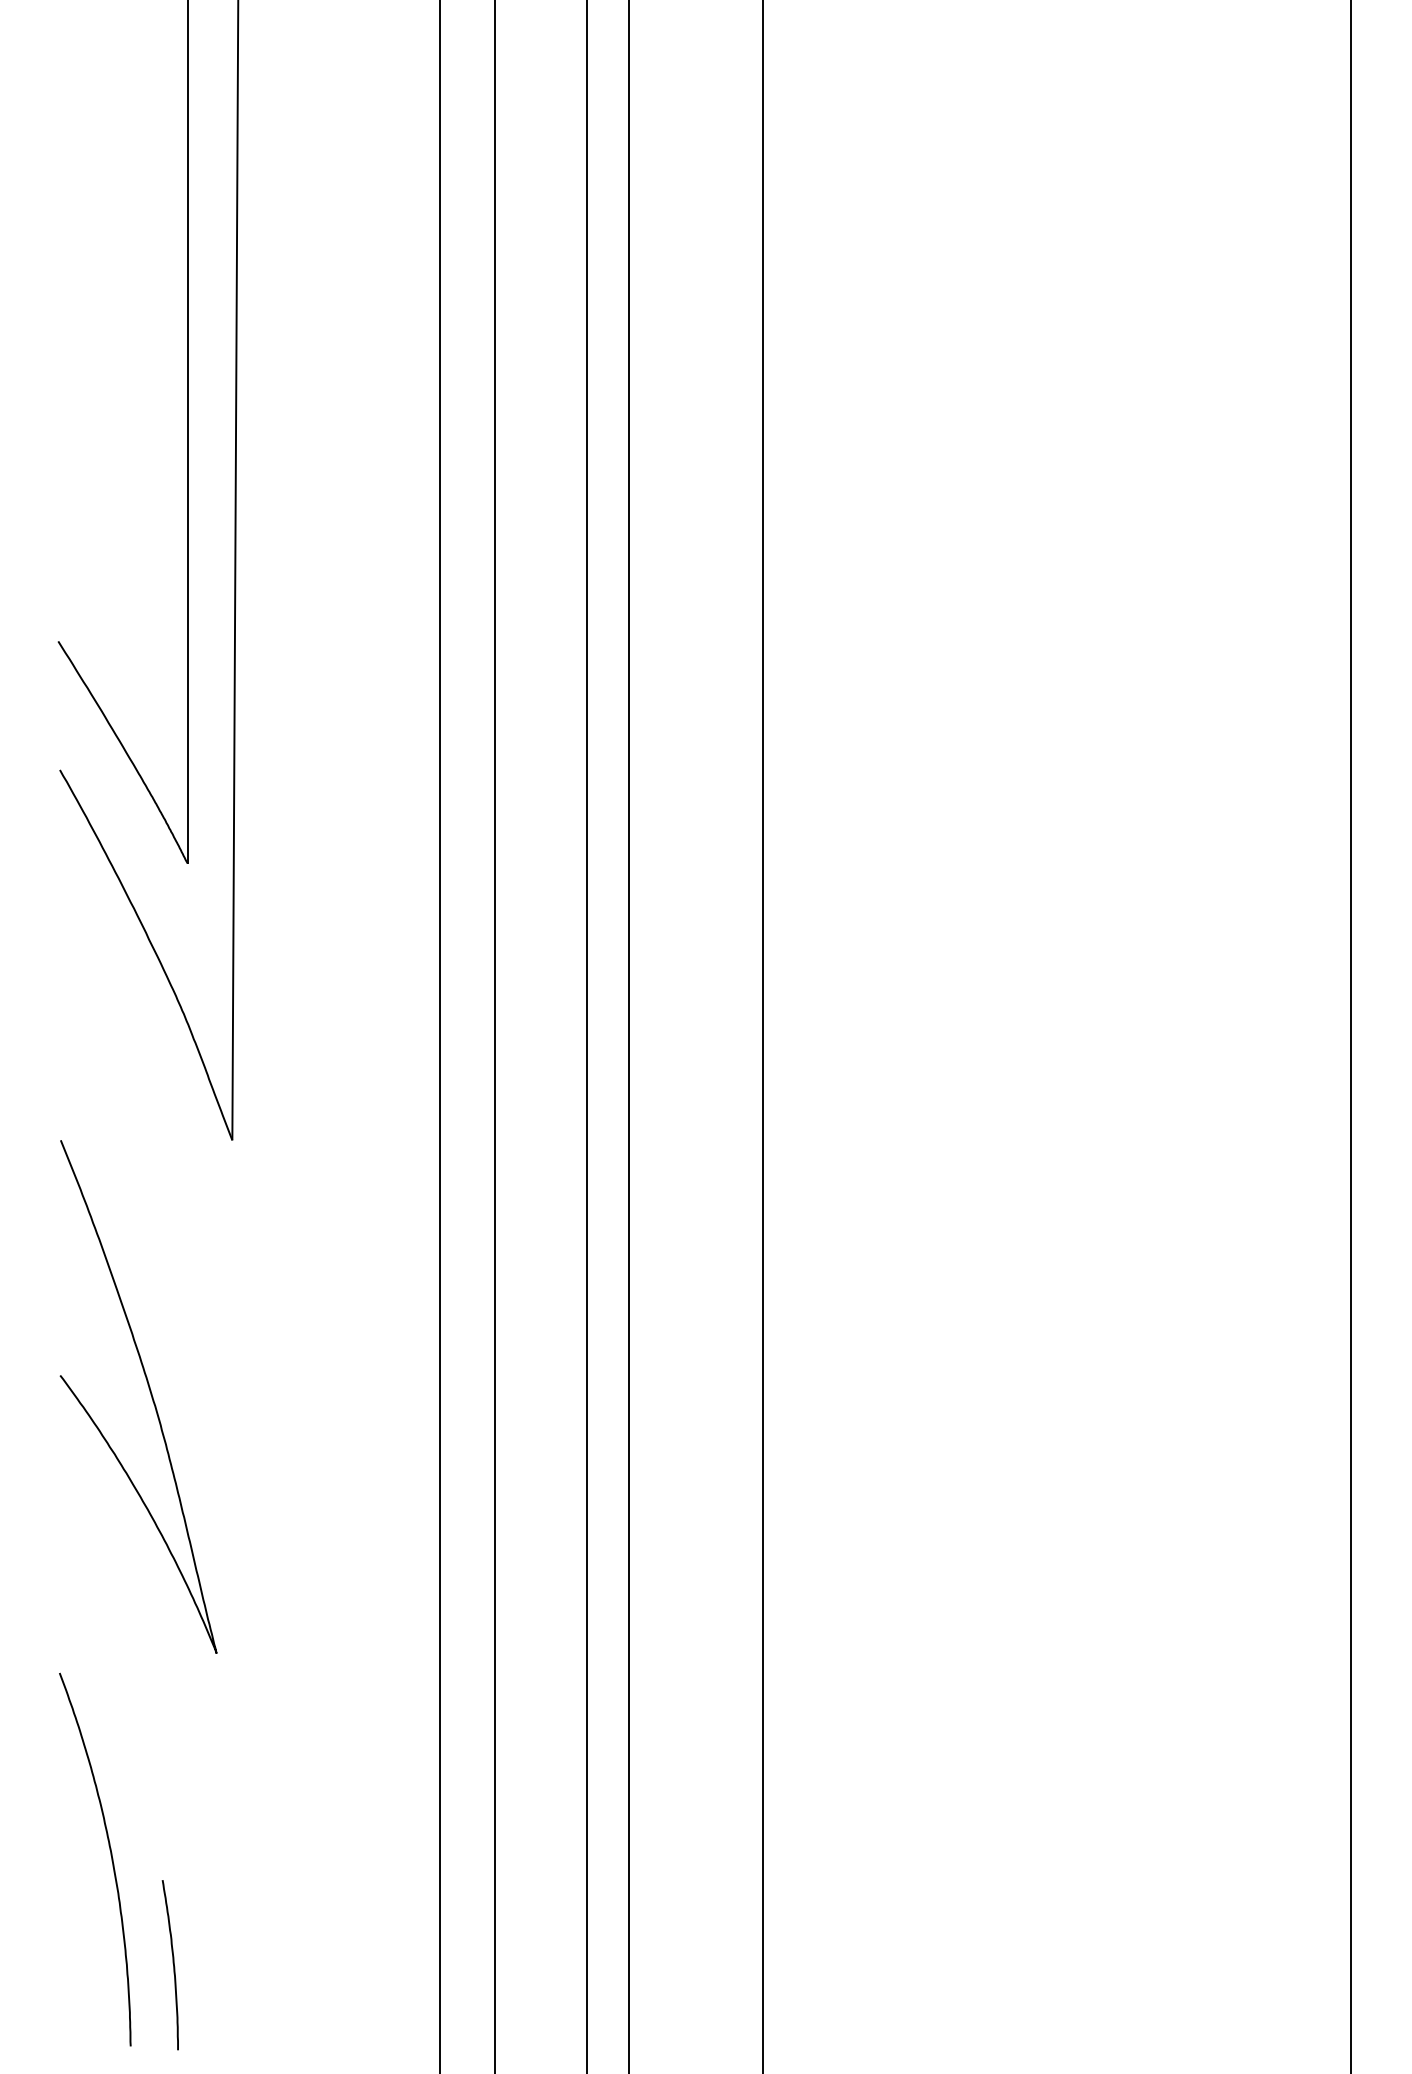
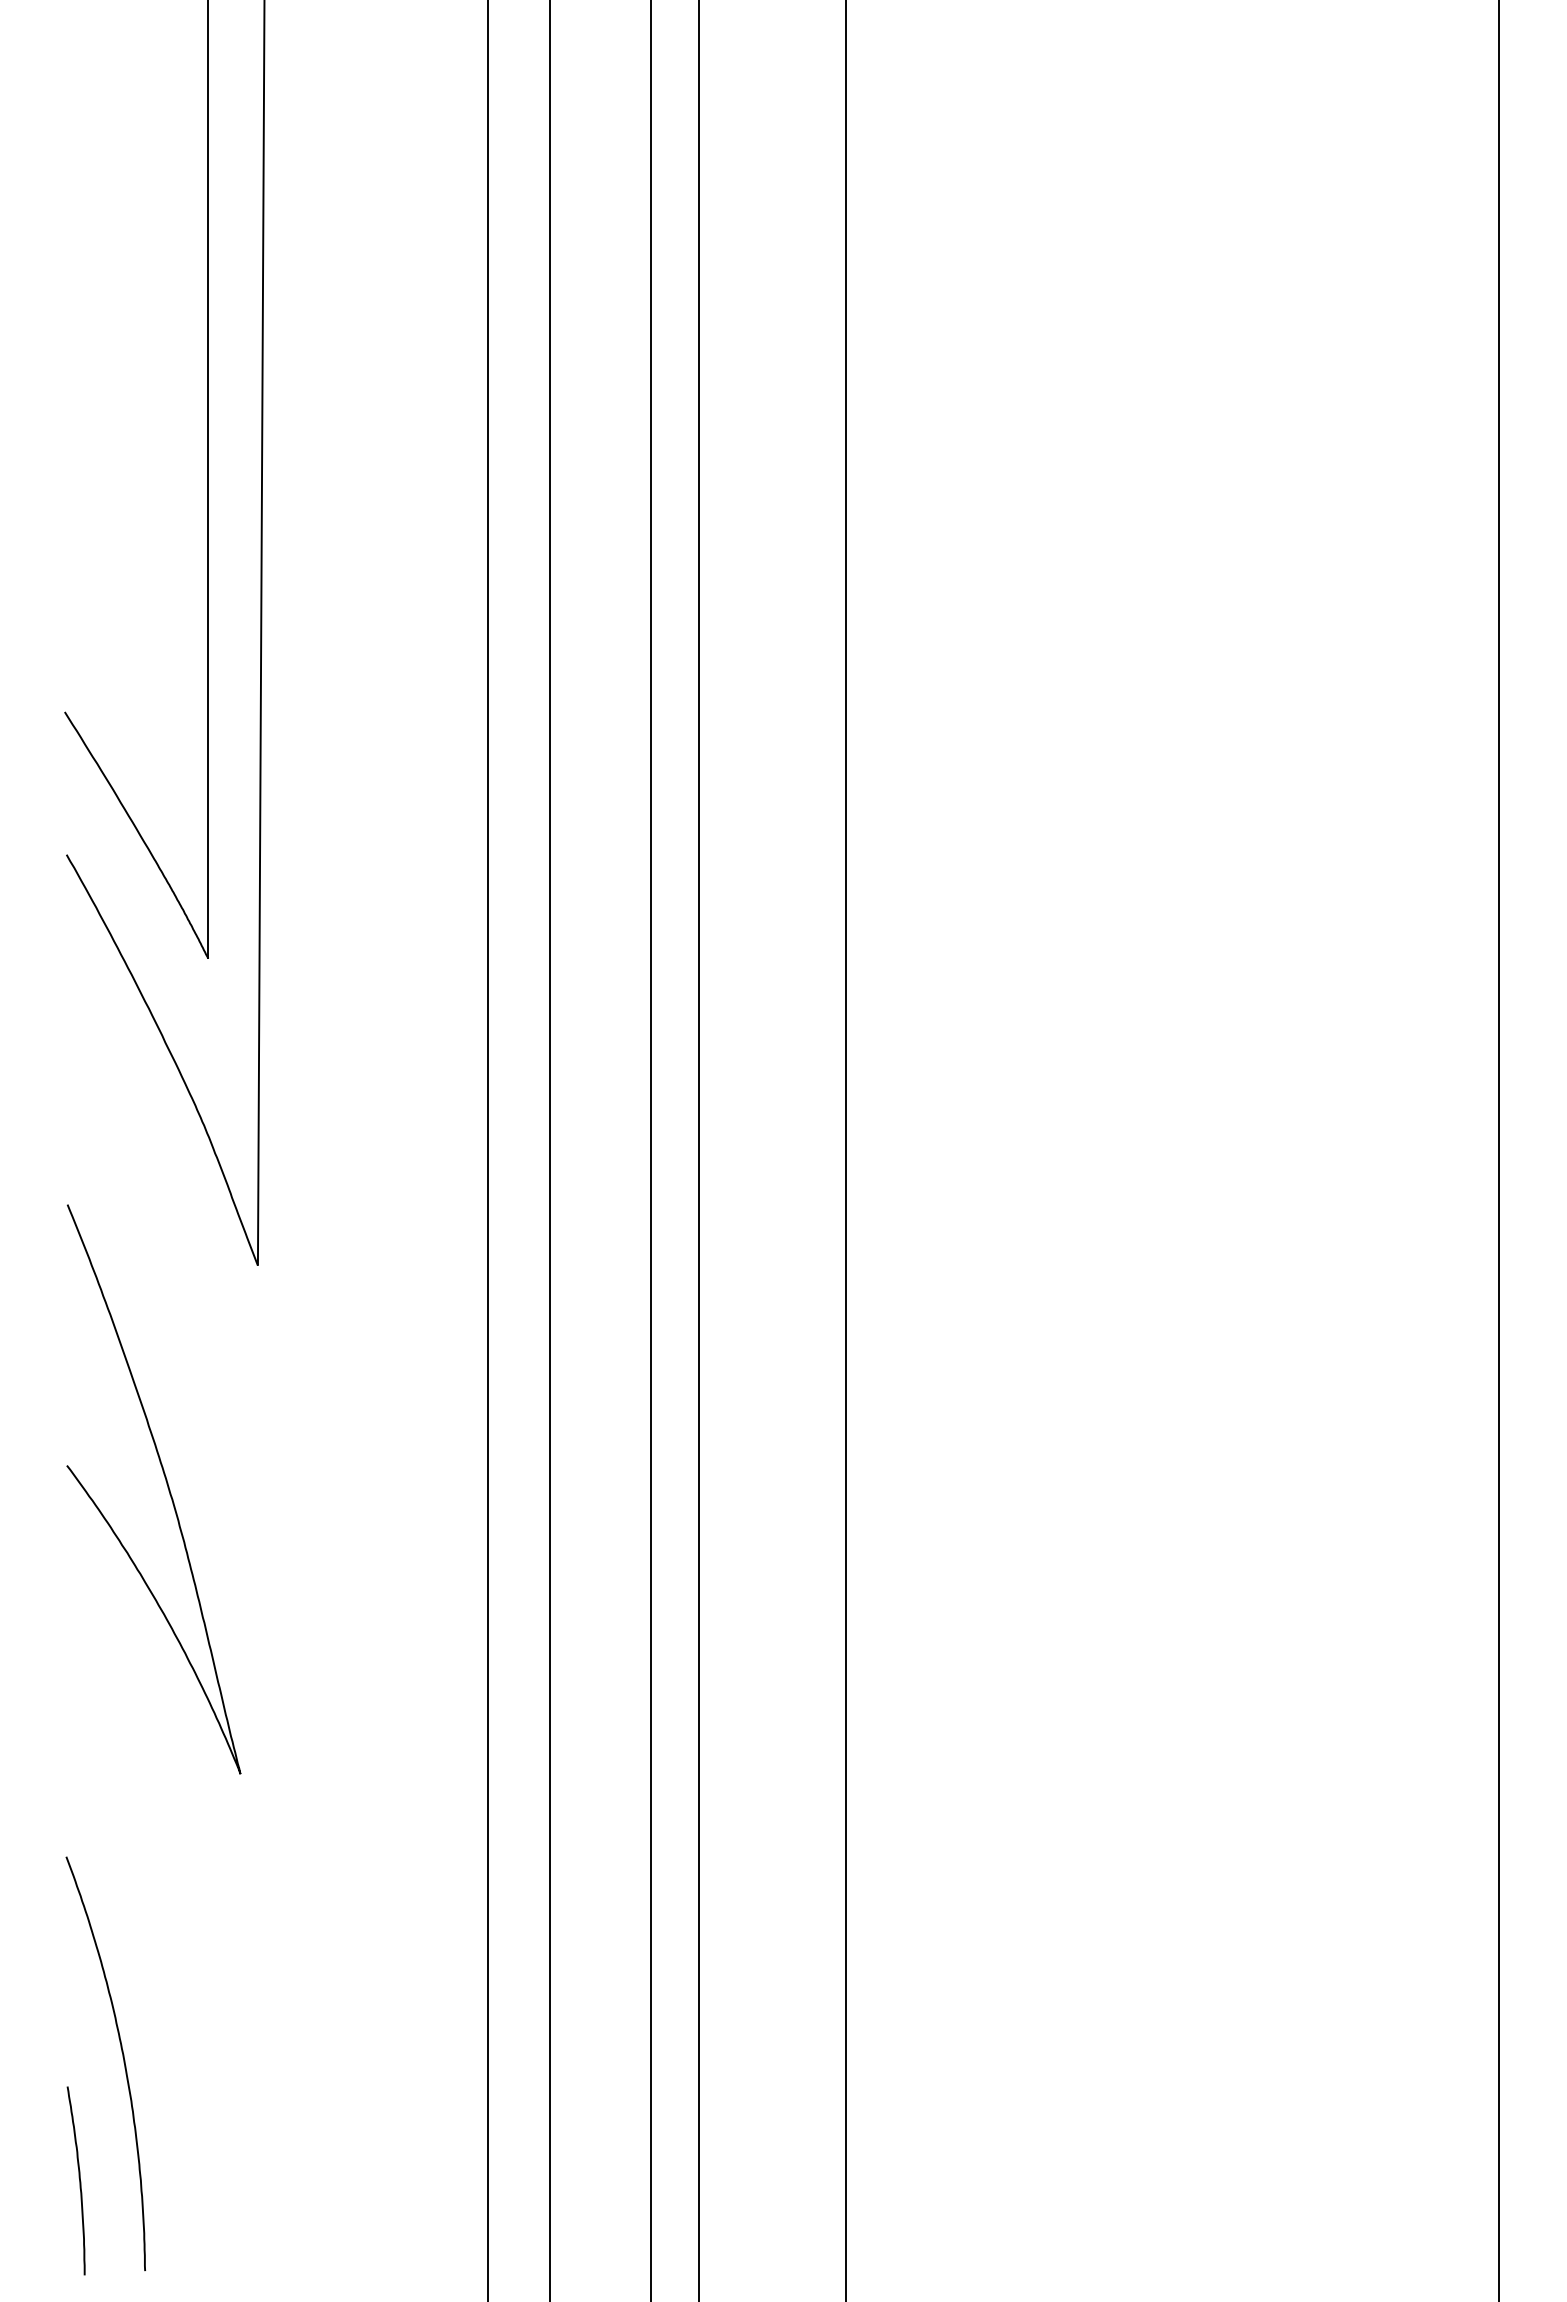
curve: (149, 1392) -> (166, 1484), moved
curve: (173, 1964) -> (79, 2180), moved

